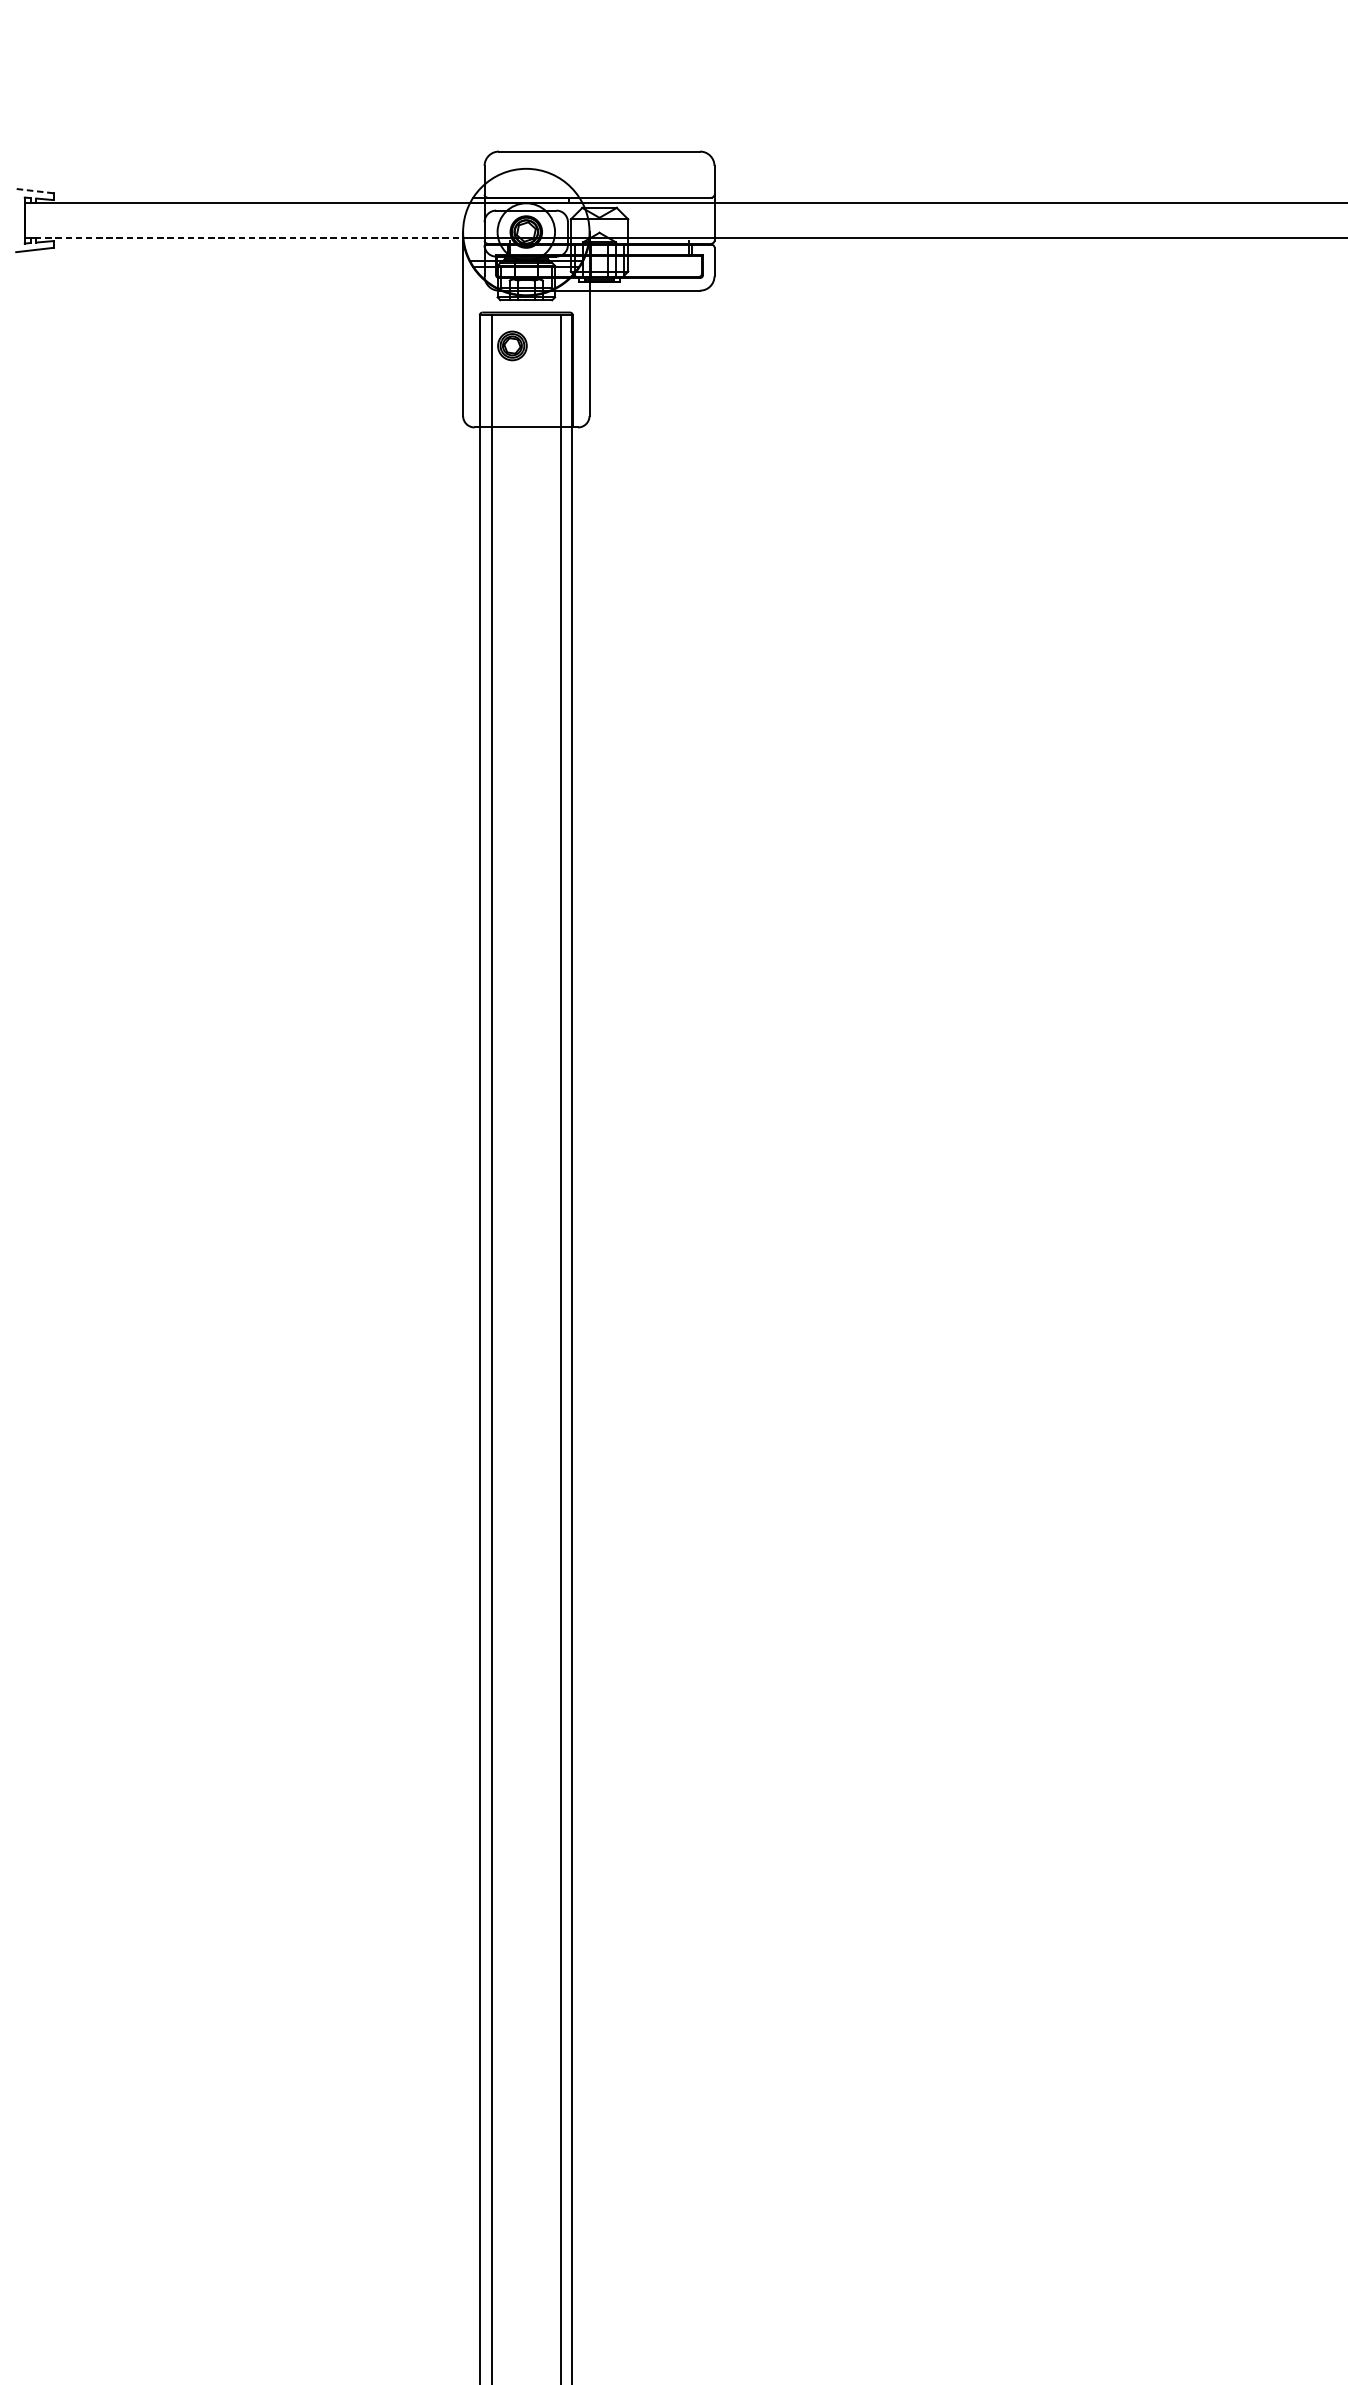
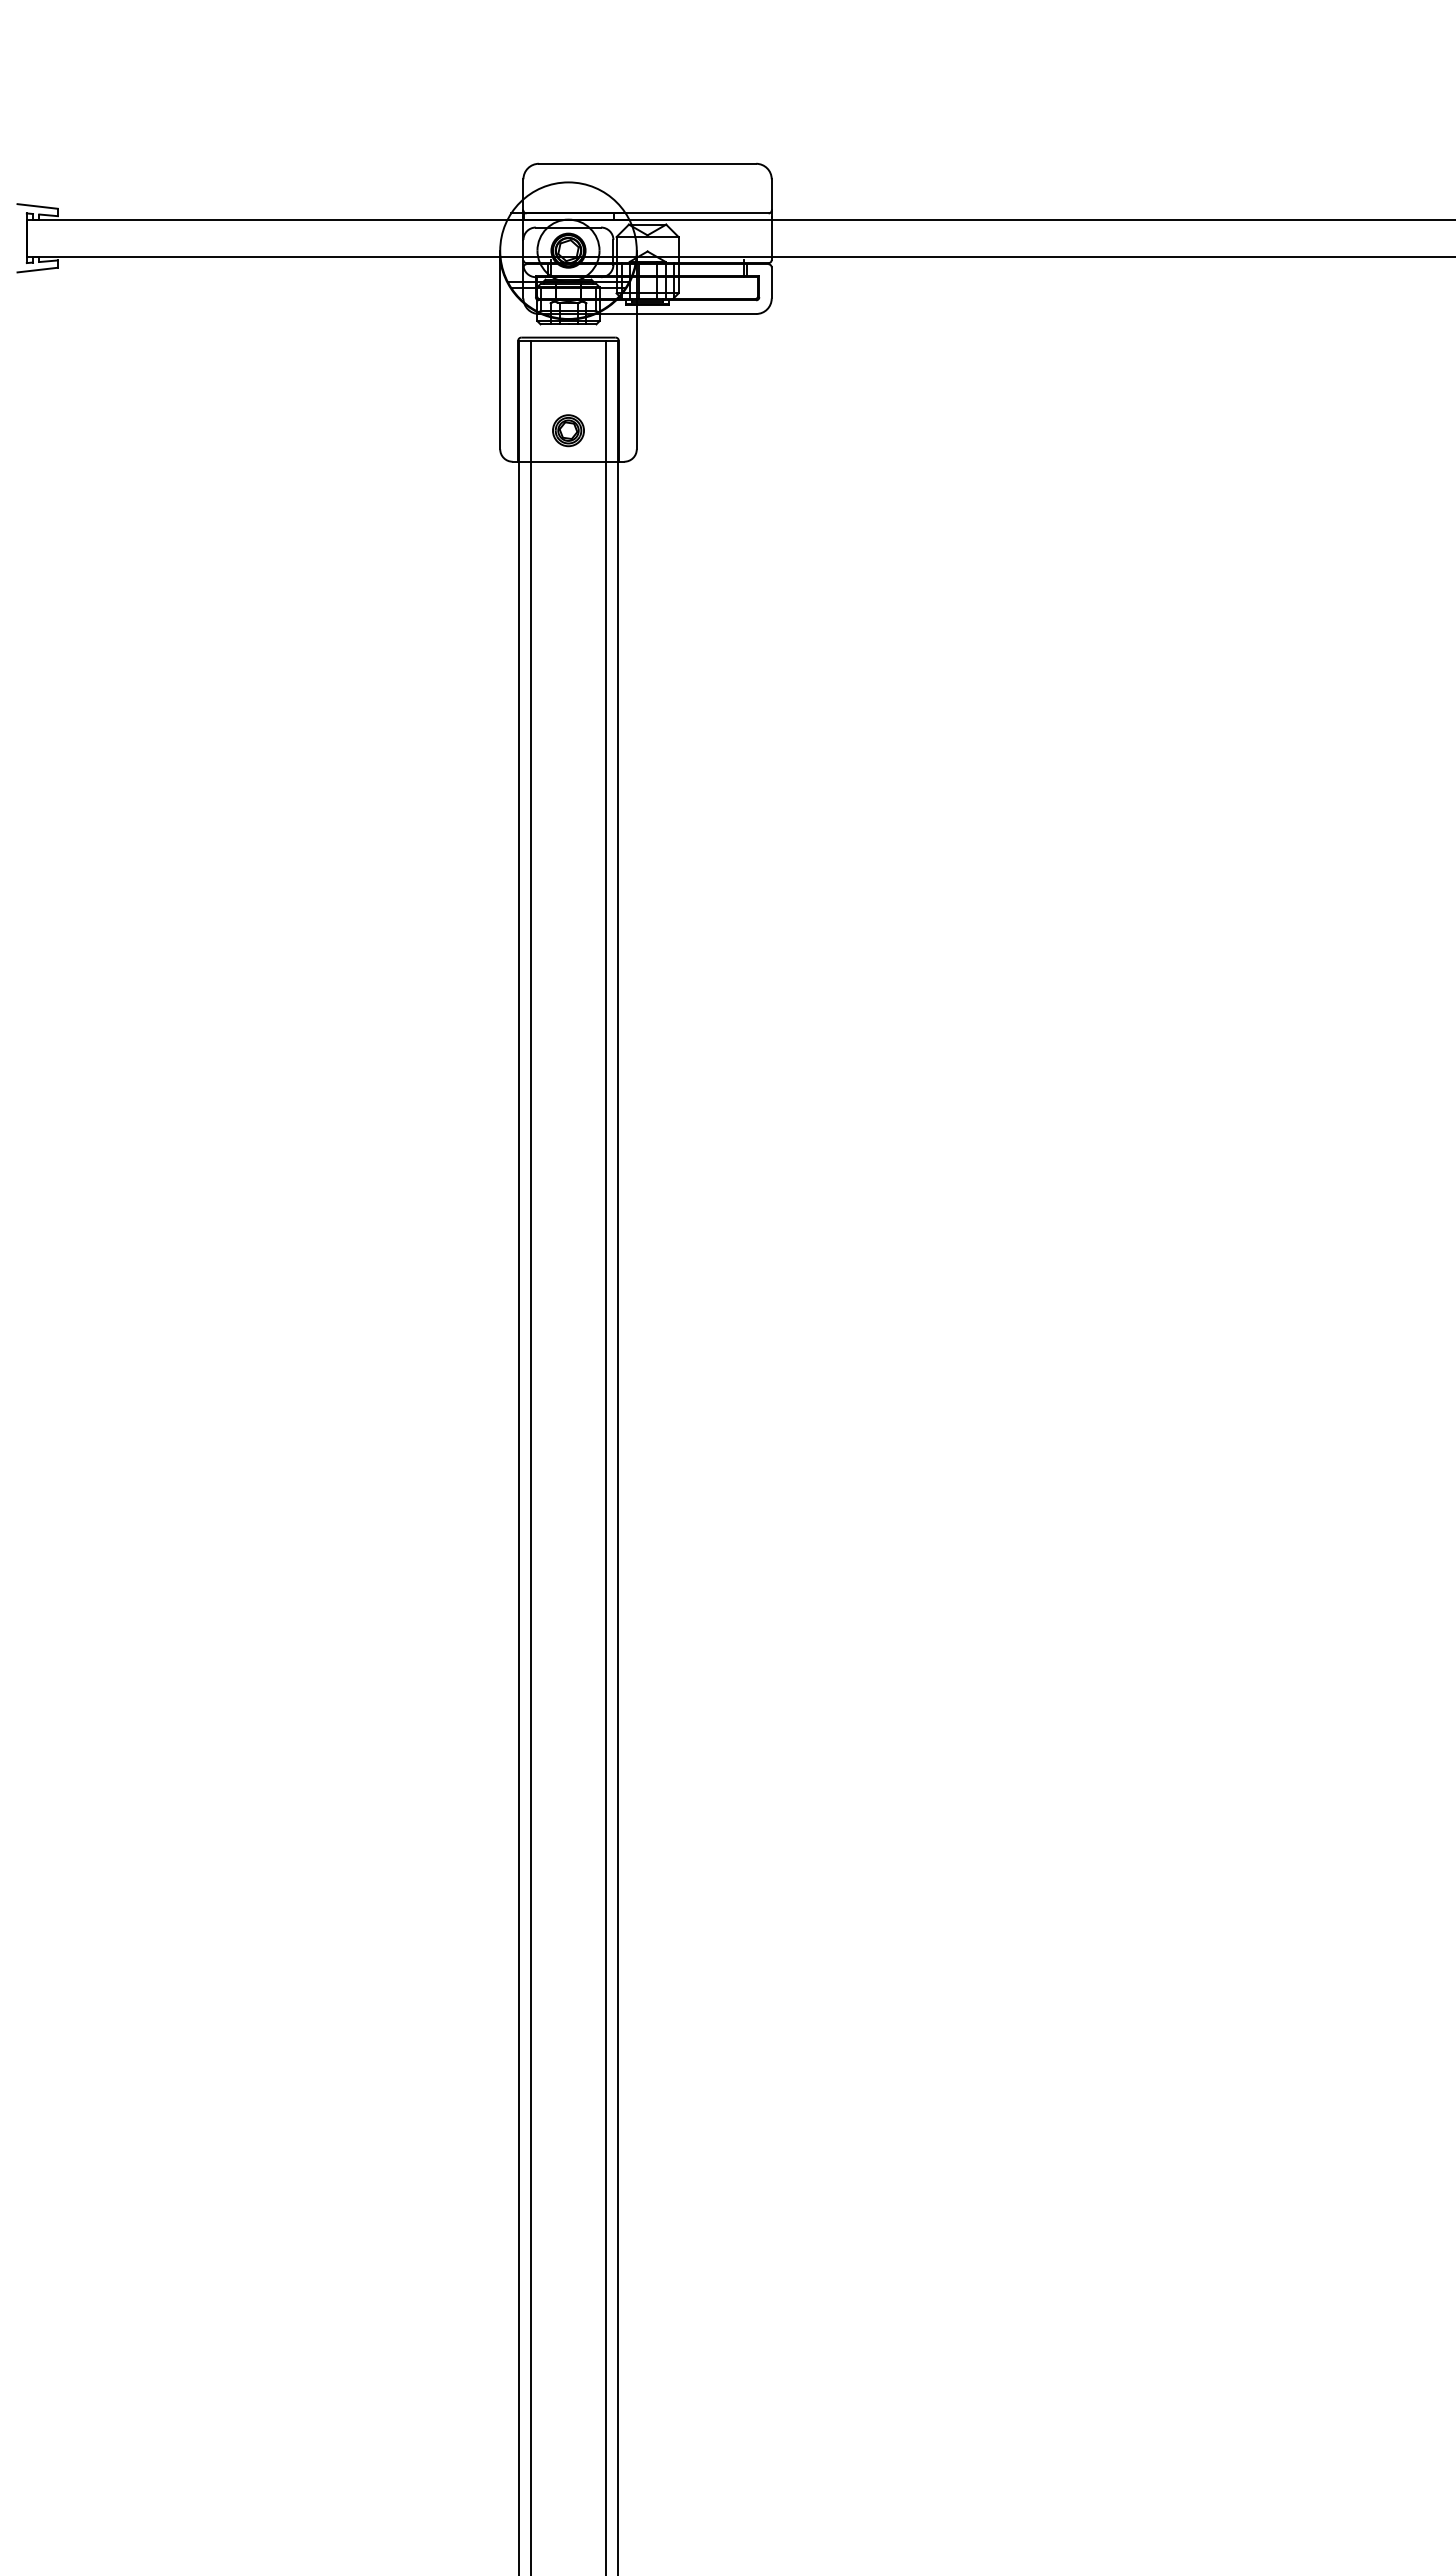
line: (34, 191) -> (37, 206), dashed -> solid
line: (243, 237) -> (263, 256), dashed -> solid
part: (512, 345) -> (568, 430), moved

